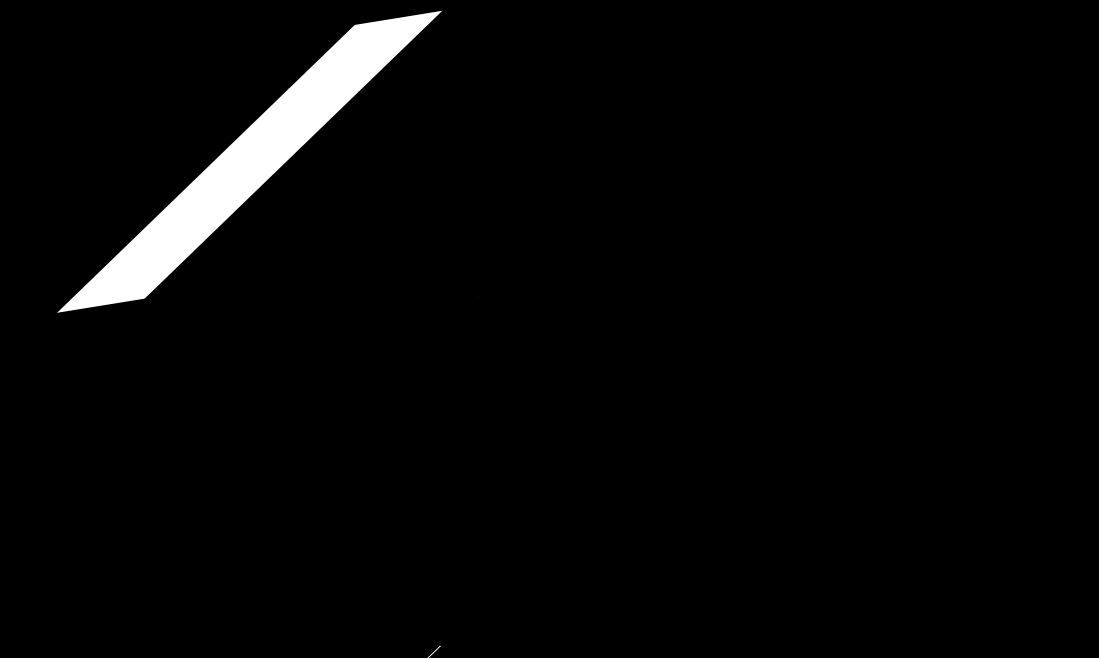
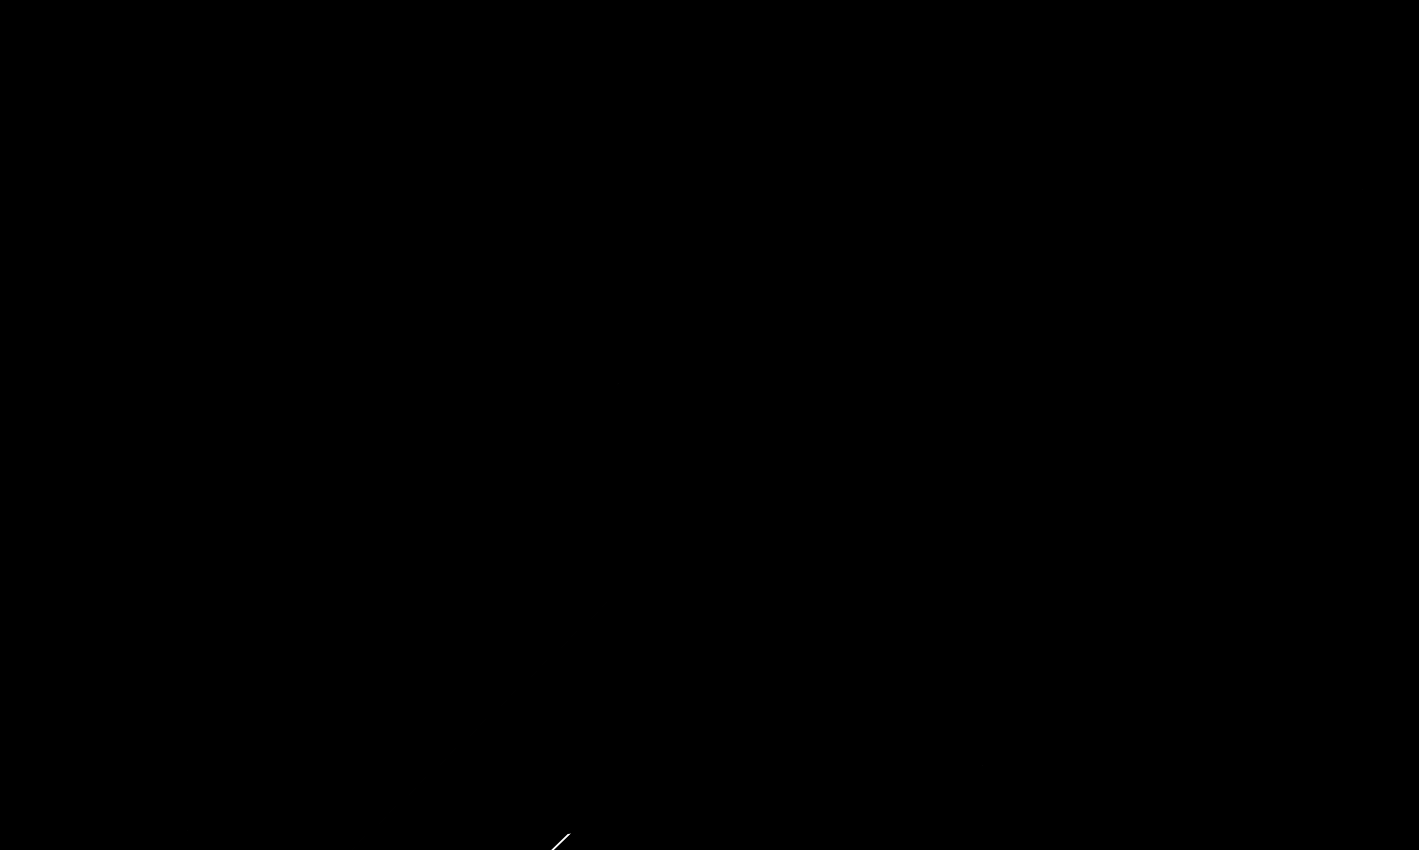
fill: (249, 161) -> (321, 208), added

